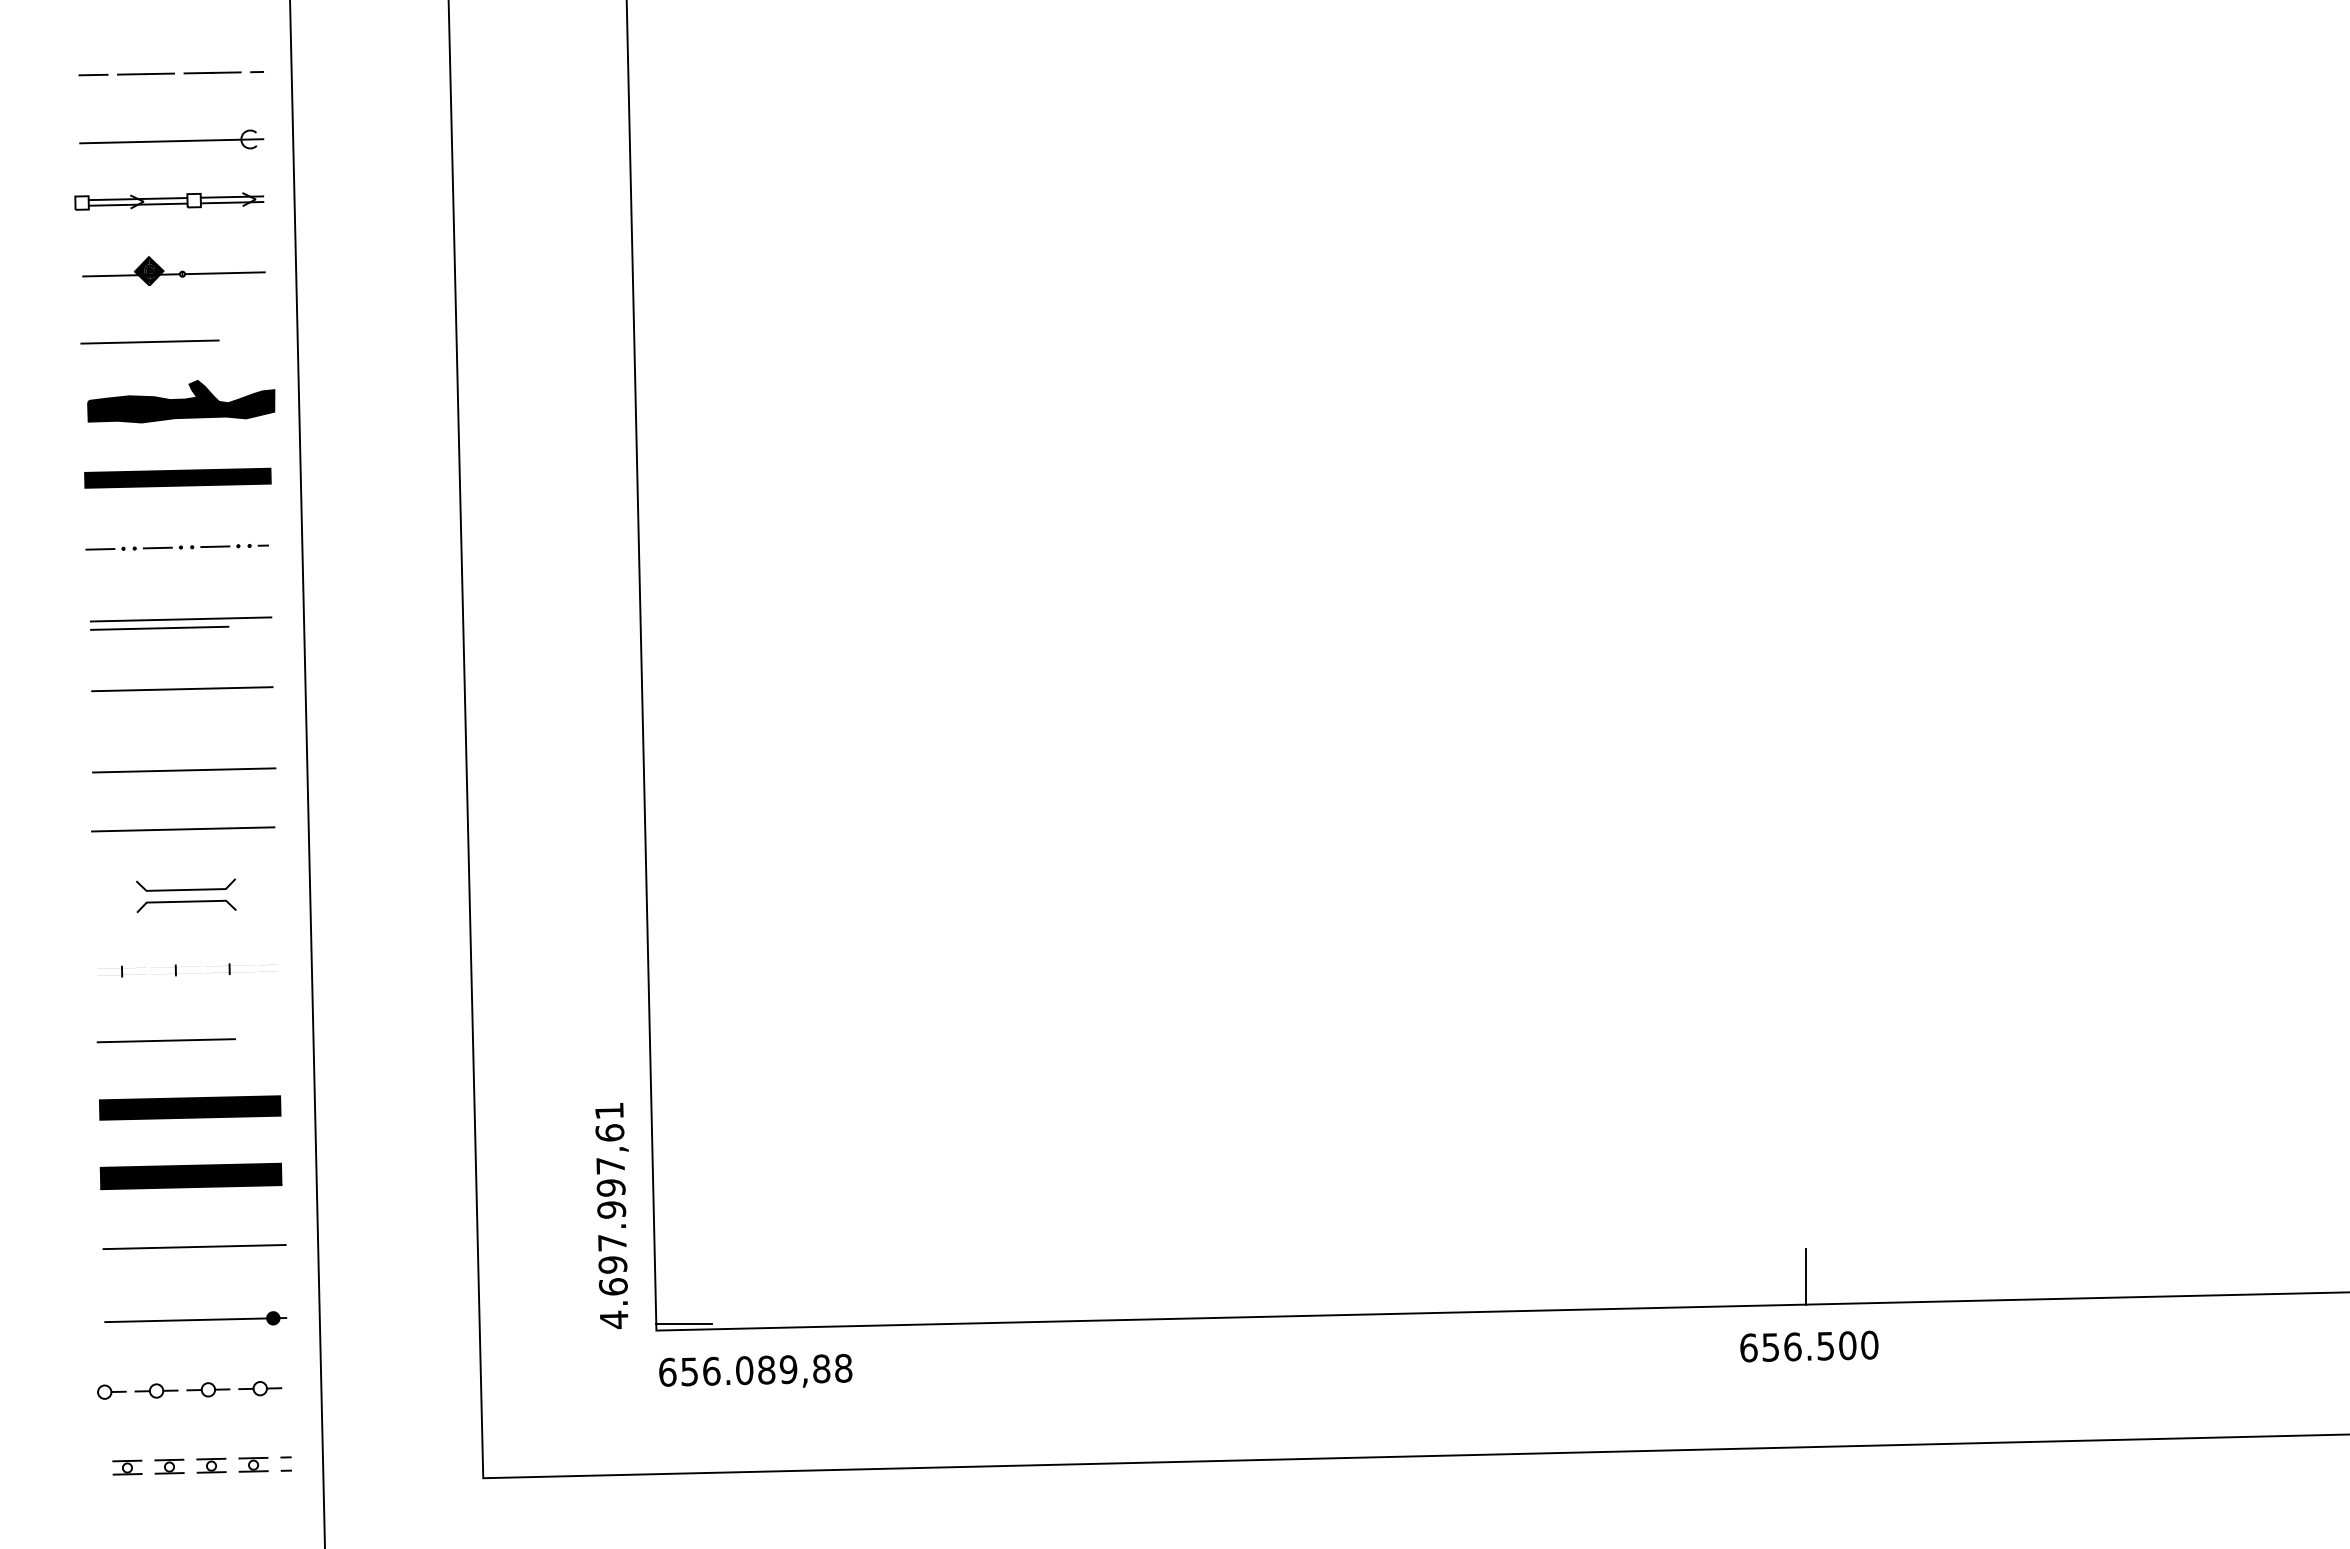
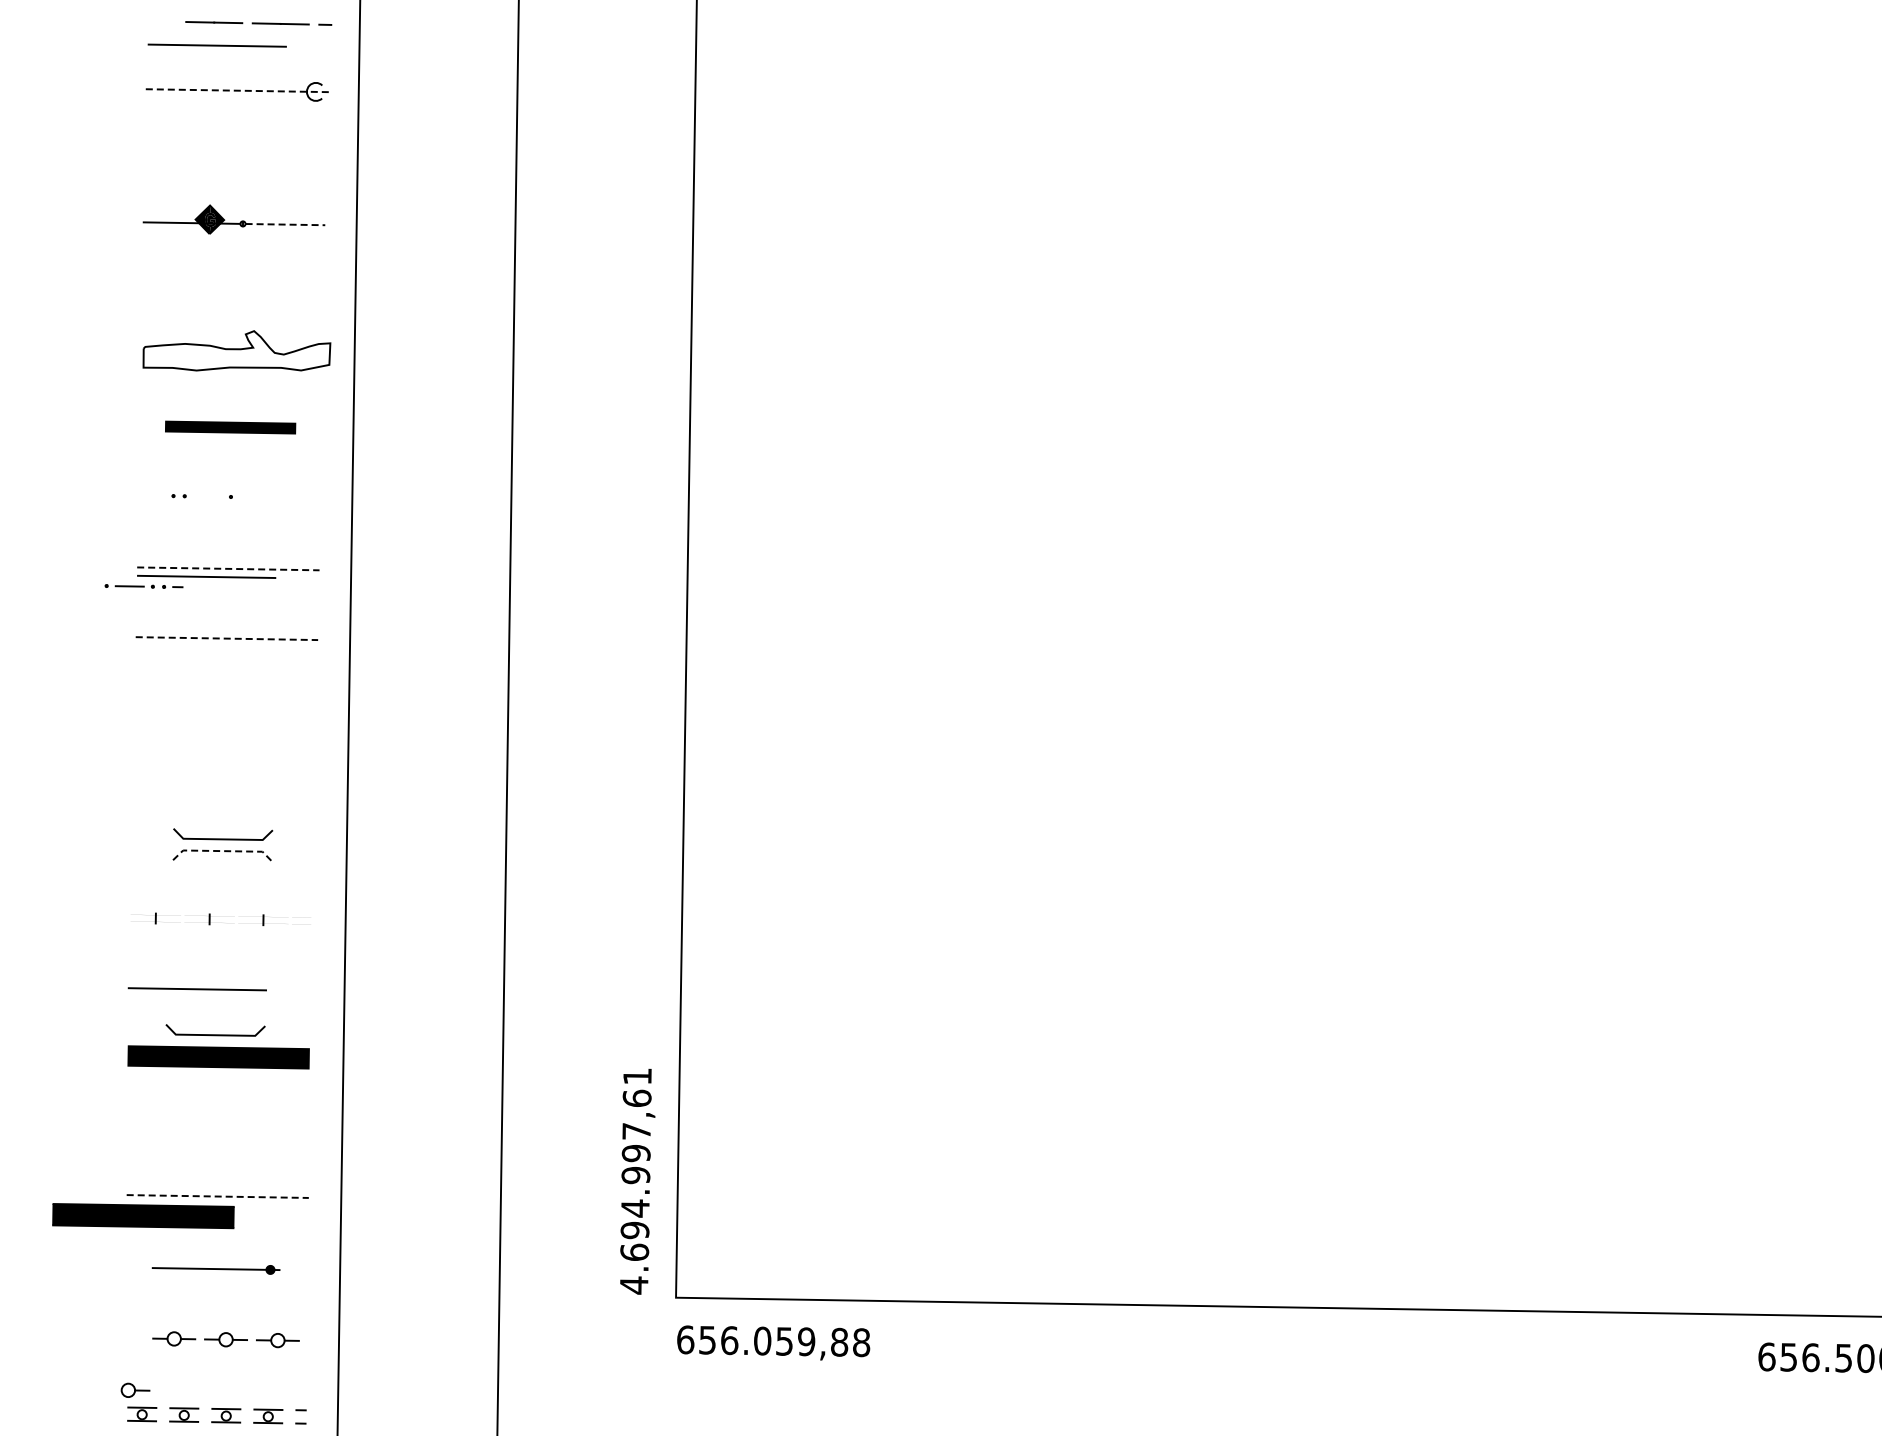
line: (93, 74) -> (161, 20), removed
line: (171, 141) -> (237, 90), solid -> dashed
part: (169, 201) -> (232, 150), removed
line: (224, 273) -> (284, 224), solid -> dashed
line: (149, 341) -> (216, 45), moved
fill: (181, 401) -> (237, 351), removed
part: (177, 477) -> (230, 426), size x0.7
part: (229, 546) -> (143, 586), moved
line: (157, 547) -> (207, 496), removed
line: (100, 549) -> (150, 495), removed
line: (181, 619) -> (228, 568), solid -> dashed
line: (182, 689) -> (227, 638), solid -> dashed
line: (184, 770) -> (225, 719), removed
line: (183, 829) -> (222, 778), removed
line: (186, 901) -> (222, 850), solid -> dashed
line: (185, 1085) -> (214, 1034), added
part: (190, 1176) -> (142, 1216), moved
text: (612, 1242) -> (635, 1208), 4.697.997,61 -> 4.694.997,61
line: (195, 1247) -> (218, 1197), solid -> dashed
line: (1805, 1276) -> (1826, 1287), removed
part: (195, 1318) -> (215, 1267), size x0.7
line: (684, 1323) -> (704, 1291), removed
text: (766, 1369) -> (784, 1340), 656.089,88 -> 656.059,88
part: (111, 1391) -> (135, 1389), moved

